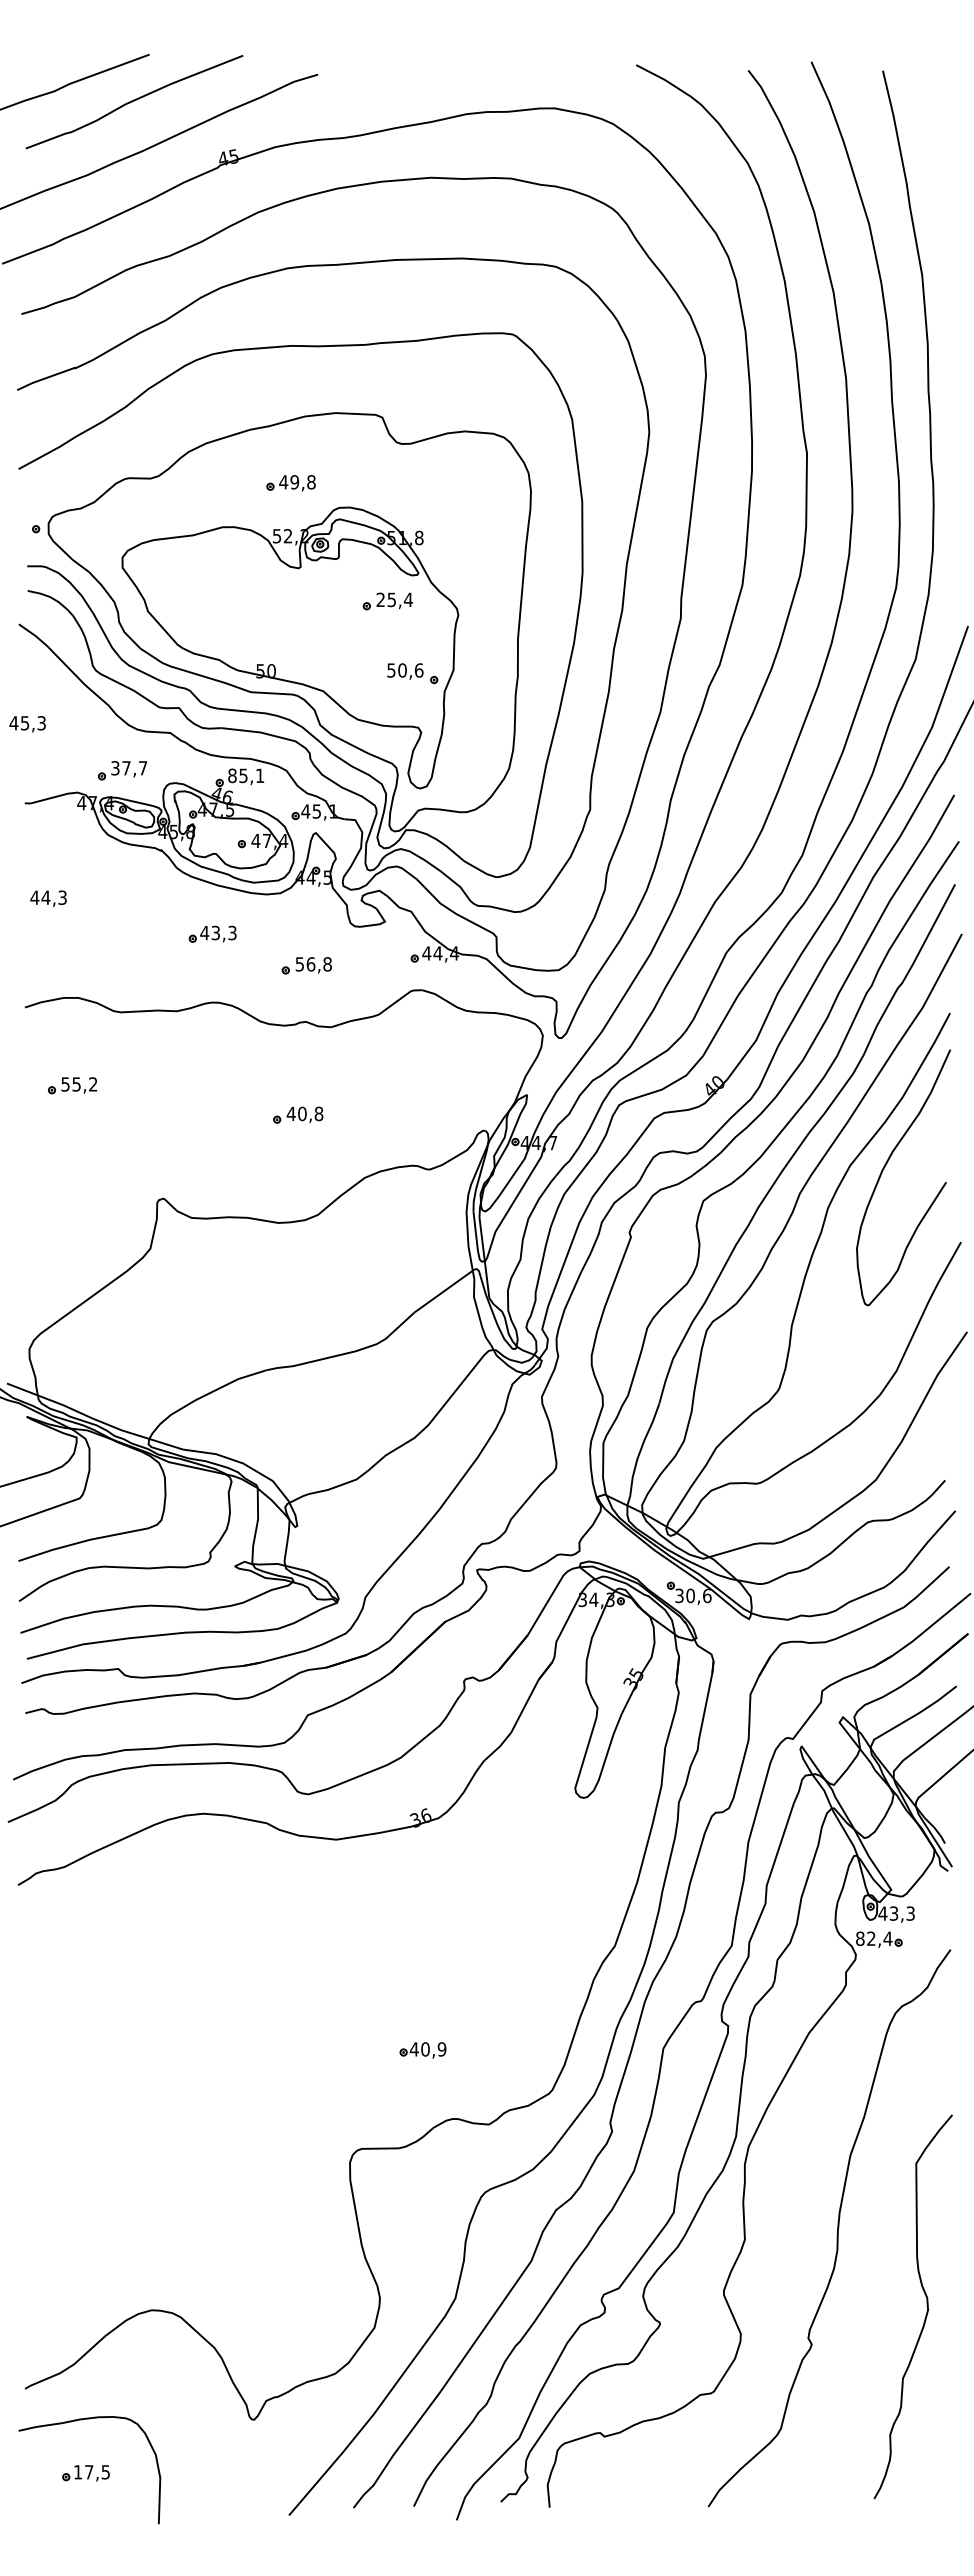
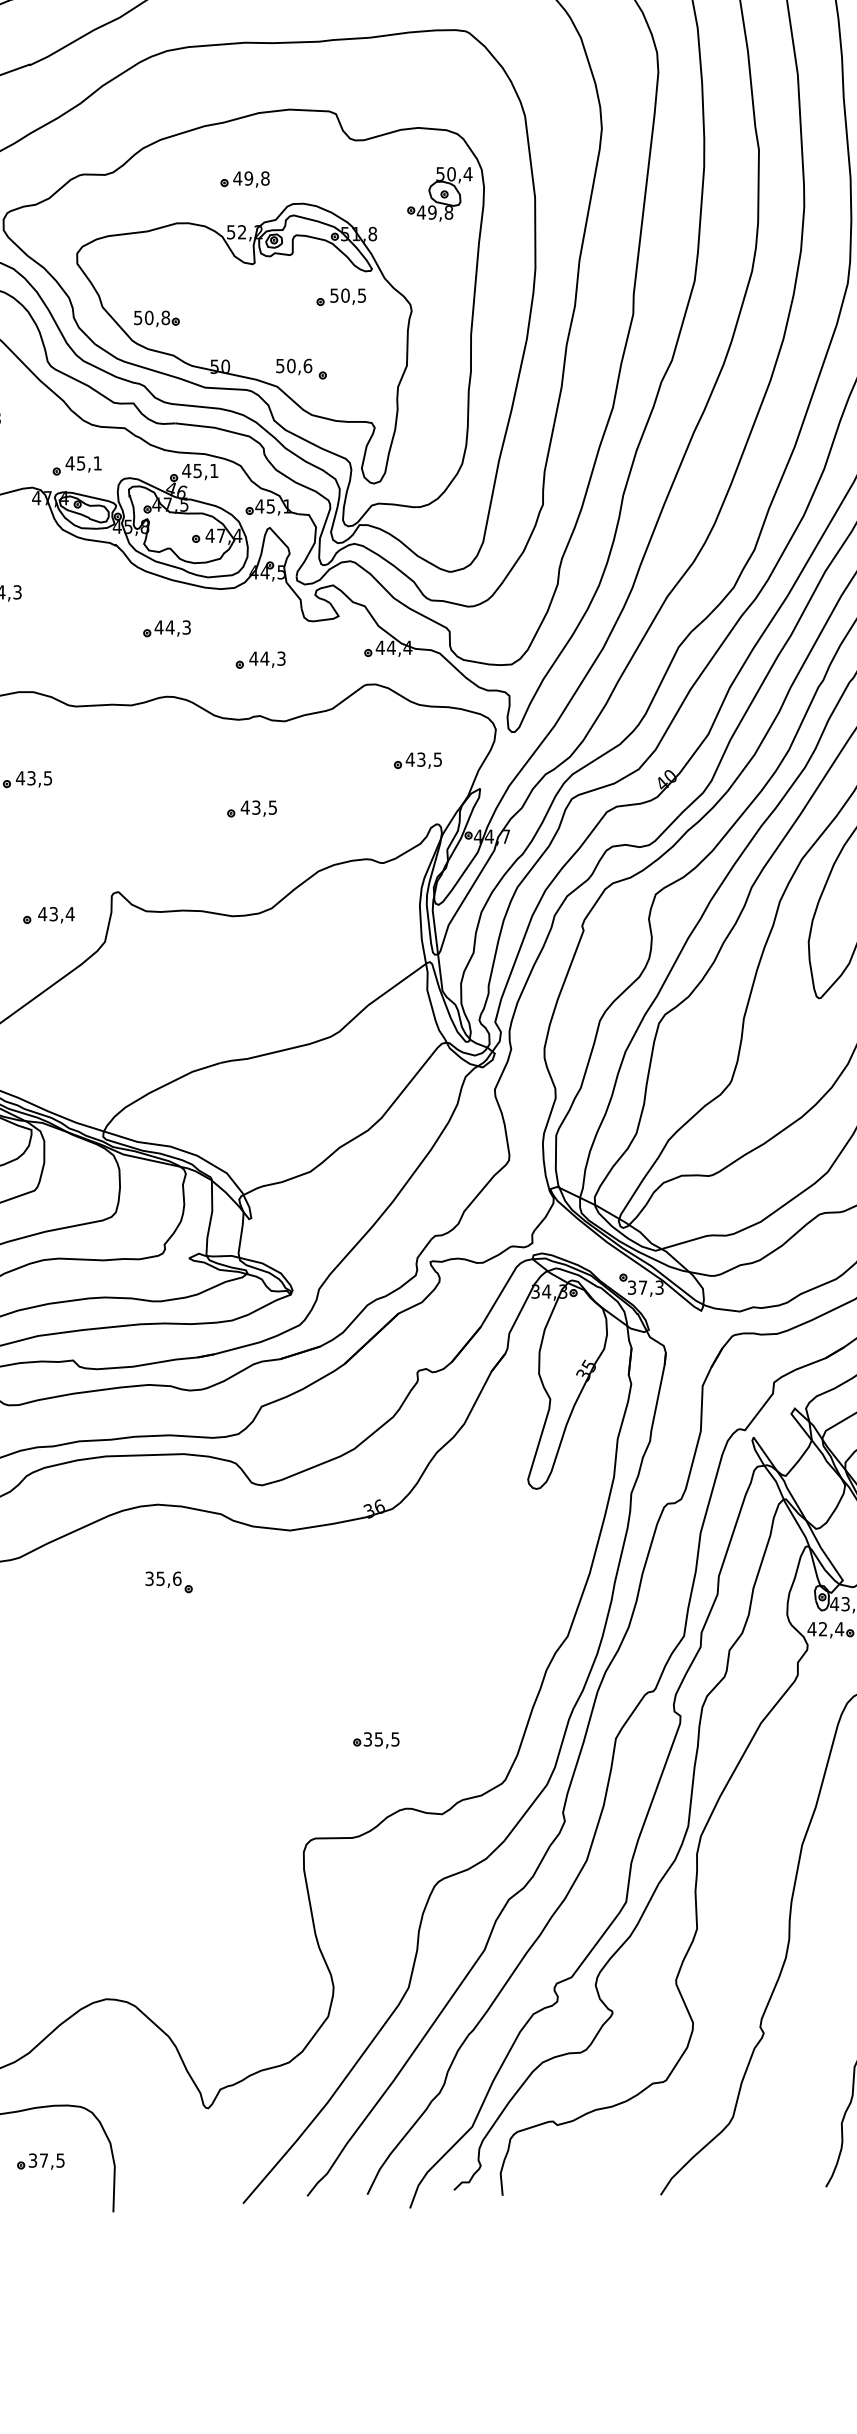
part: (486, 497) -> (439, 193), added
text: (394, 599) -> (348, 295), 25,4 -> 50,5
part: (202, 623) -> (156, 319), added
part: (412, 673) -> (301, 369), moved
text: (128, 768) -> (83, 463), 37,7 -> 45,1
text: (231, 775) -> (185, 470), 85,1 -> 45,1
text: (215, 932) -> (169, 626), 43,3 -> 44,3
text: (313, 964) -> (267, 658), 56,8 -> 44,3
part: (464, 1066) -> (417, 760), added
text: (79, 1084) -> (34, 778), 55,2 -> 43,5
text: (310, 1113) -> (264, 807), 40,8 -> 43,5
part: (94, 1221) -> (49, 914), added
text: (698, 1595) -> (650, 1287), 30,6 -> 37,3
part: (214, 1891) -> (168, 1582), added
text: (859, 1938) -> (811, 1628), 82,4 -> 42,4
text: (427, 2049) -> (380, 1739), 40,9 -> 35,5
text: (78, 2472) -> (33, 2160), 17,5 -> 37,5

